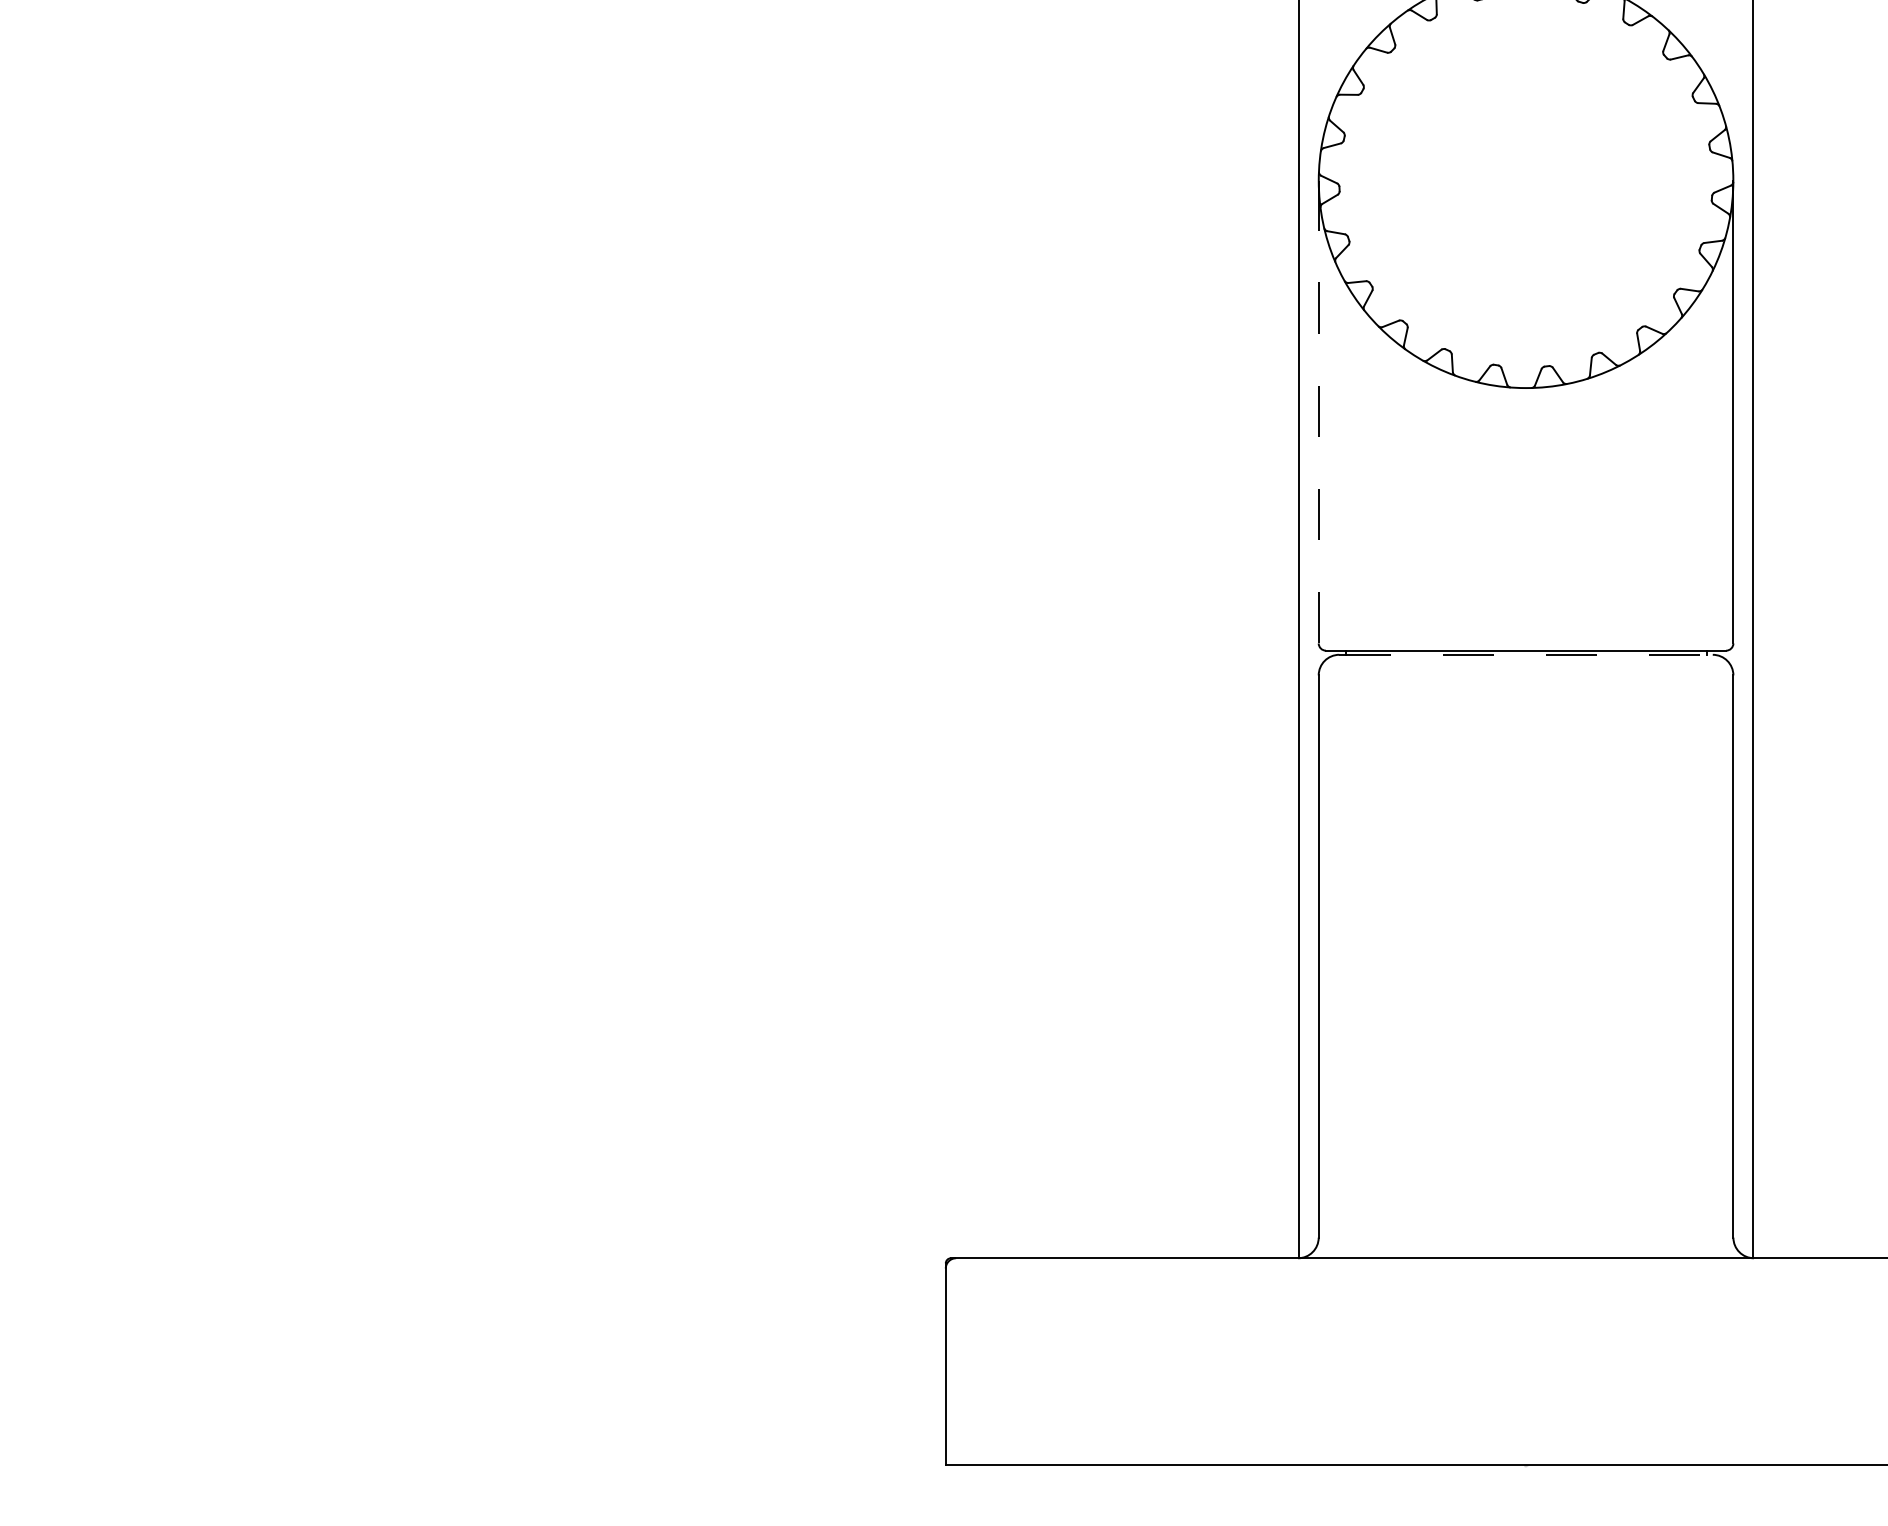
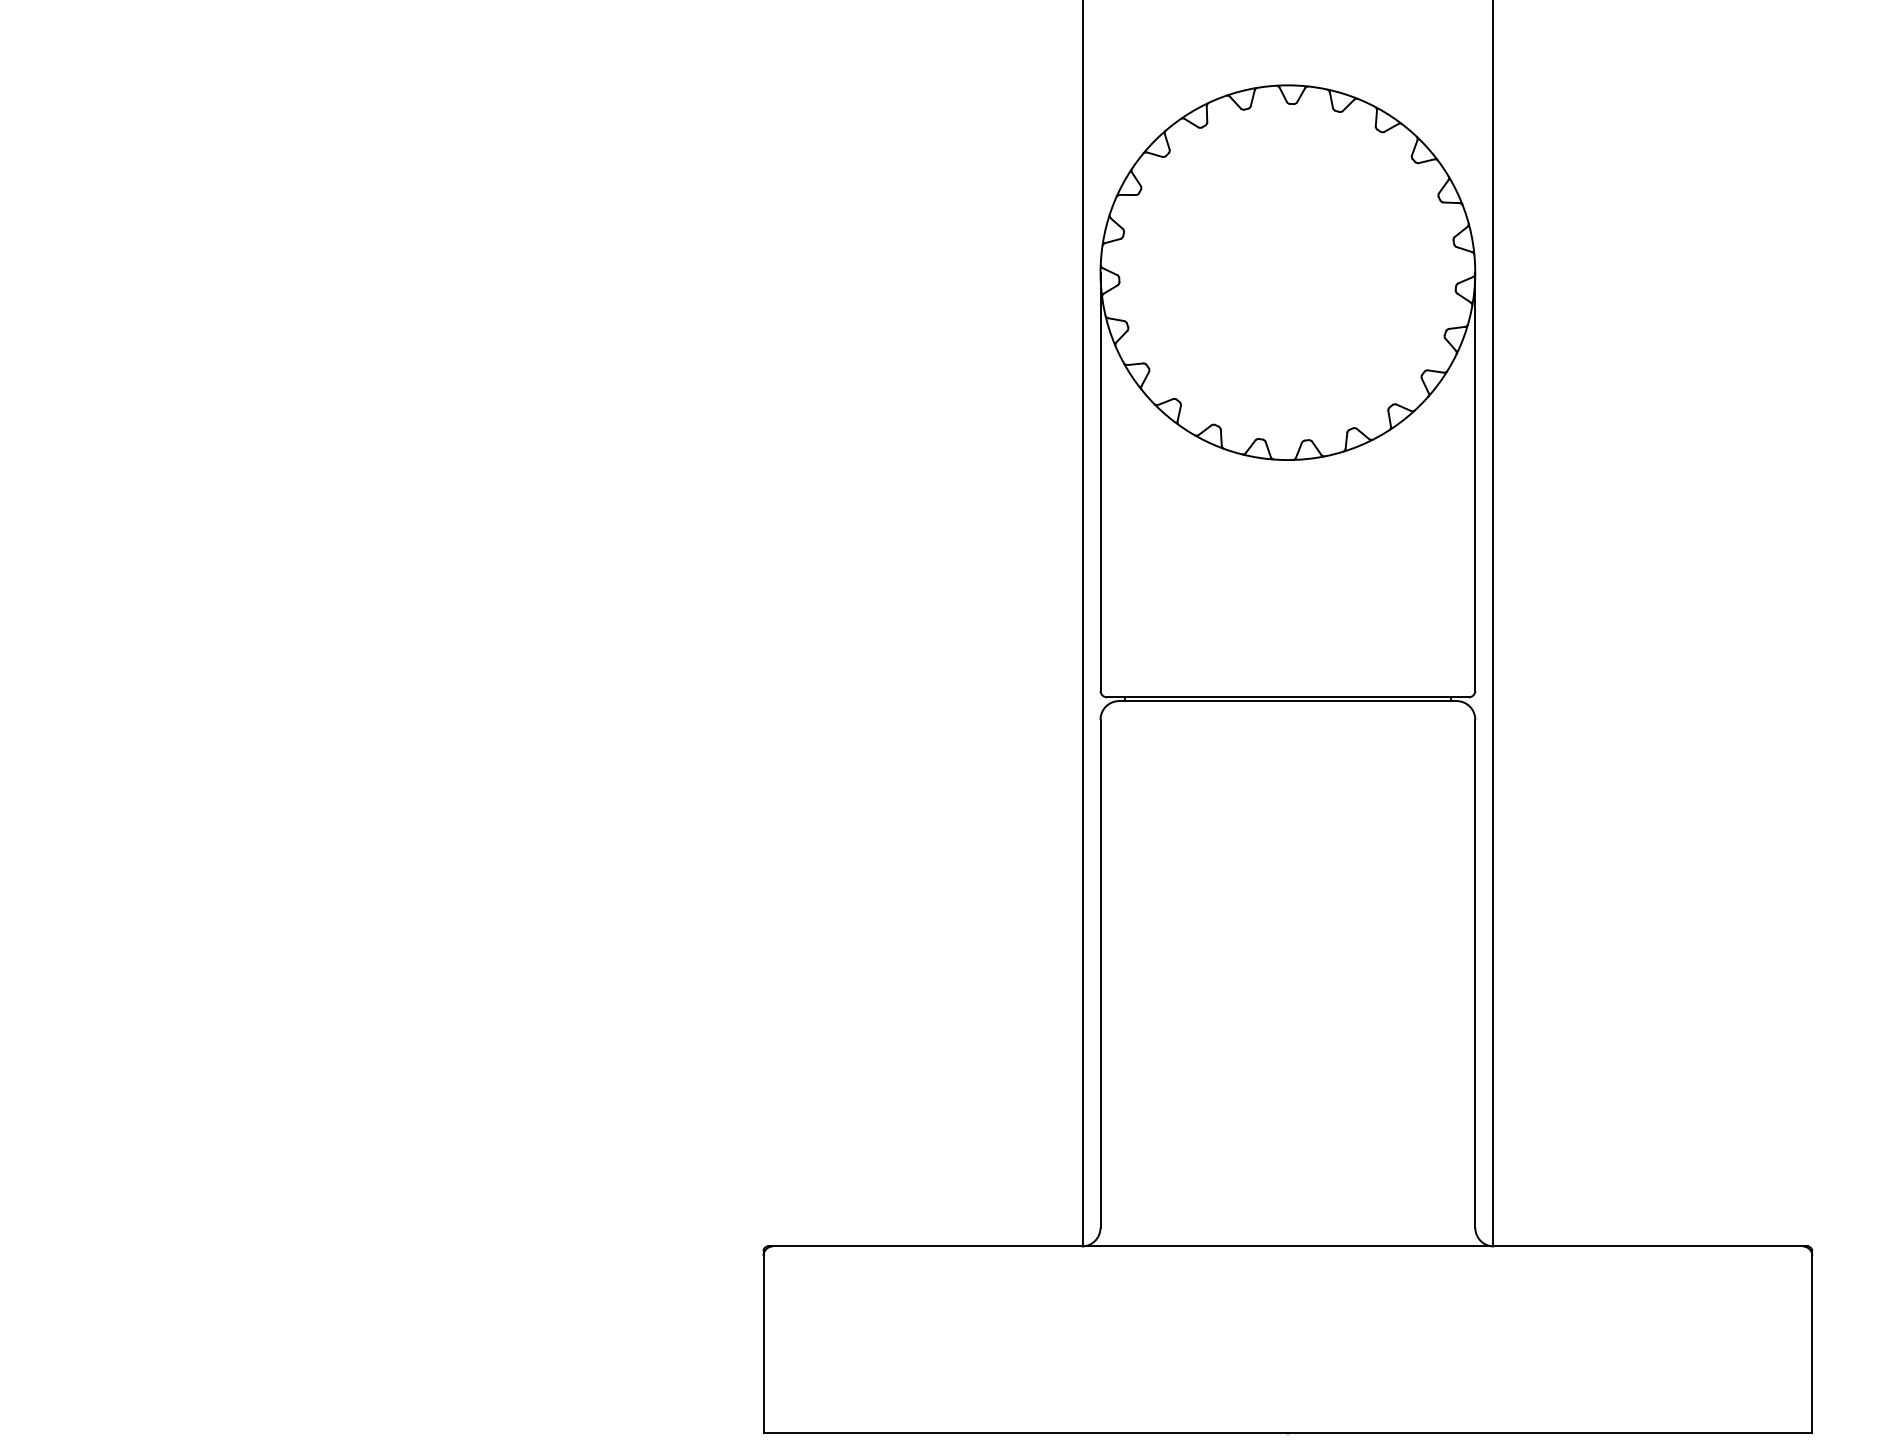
line: (1318, 411) -> (1100, 481), dashed -> solid
line: (1525, 655) -> (1287, 701), dashed -> solid

